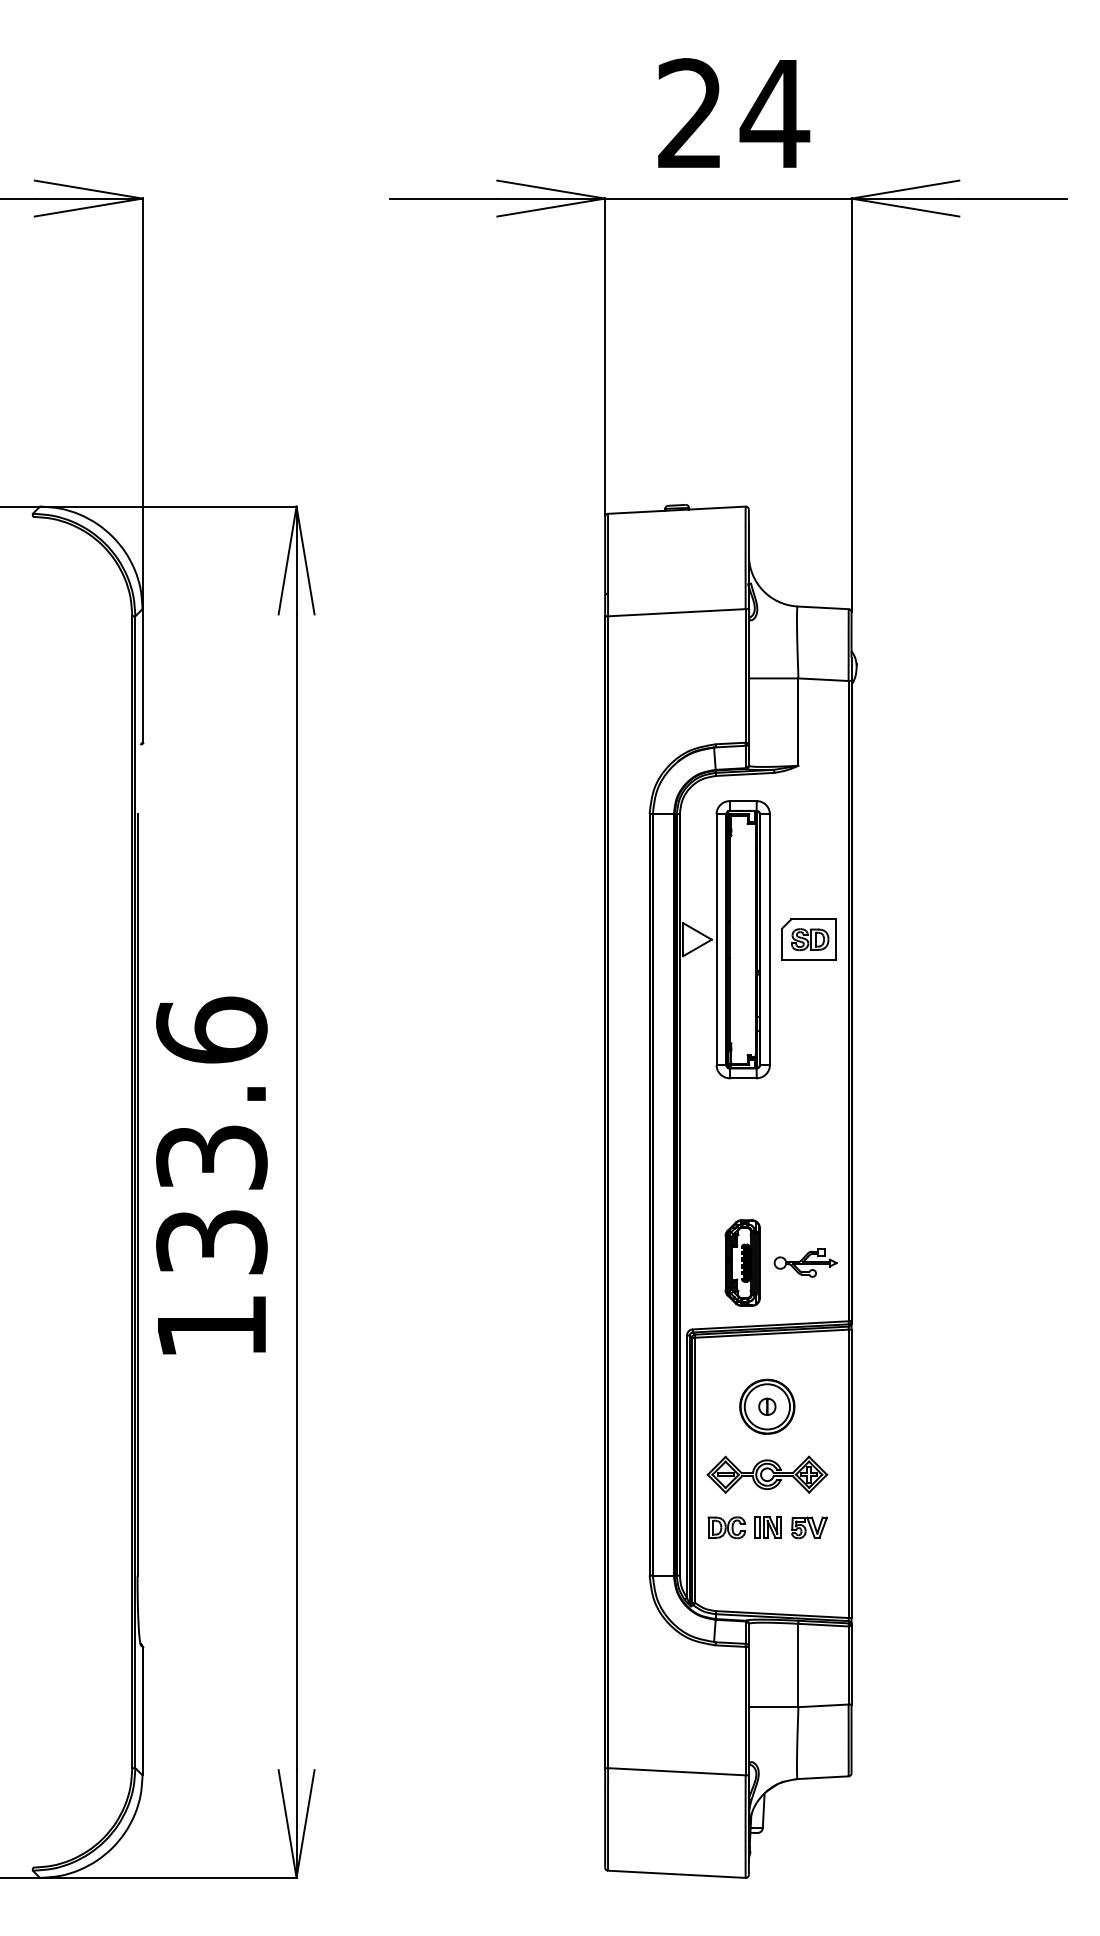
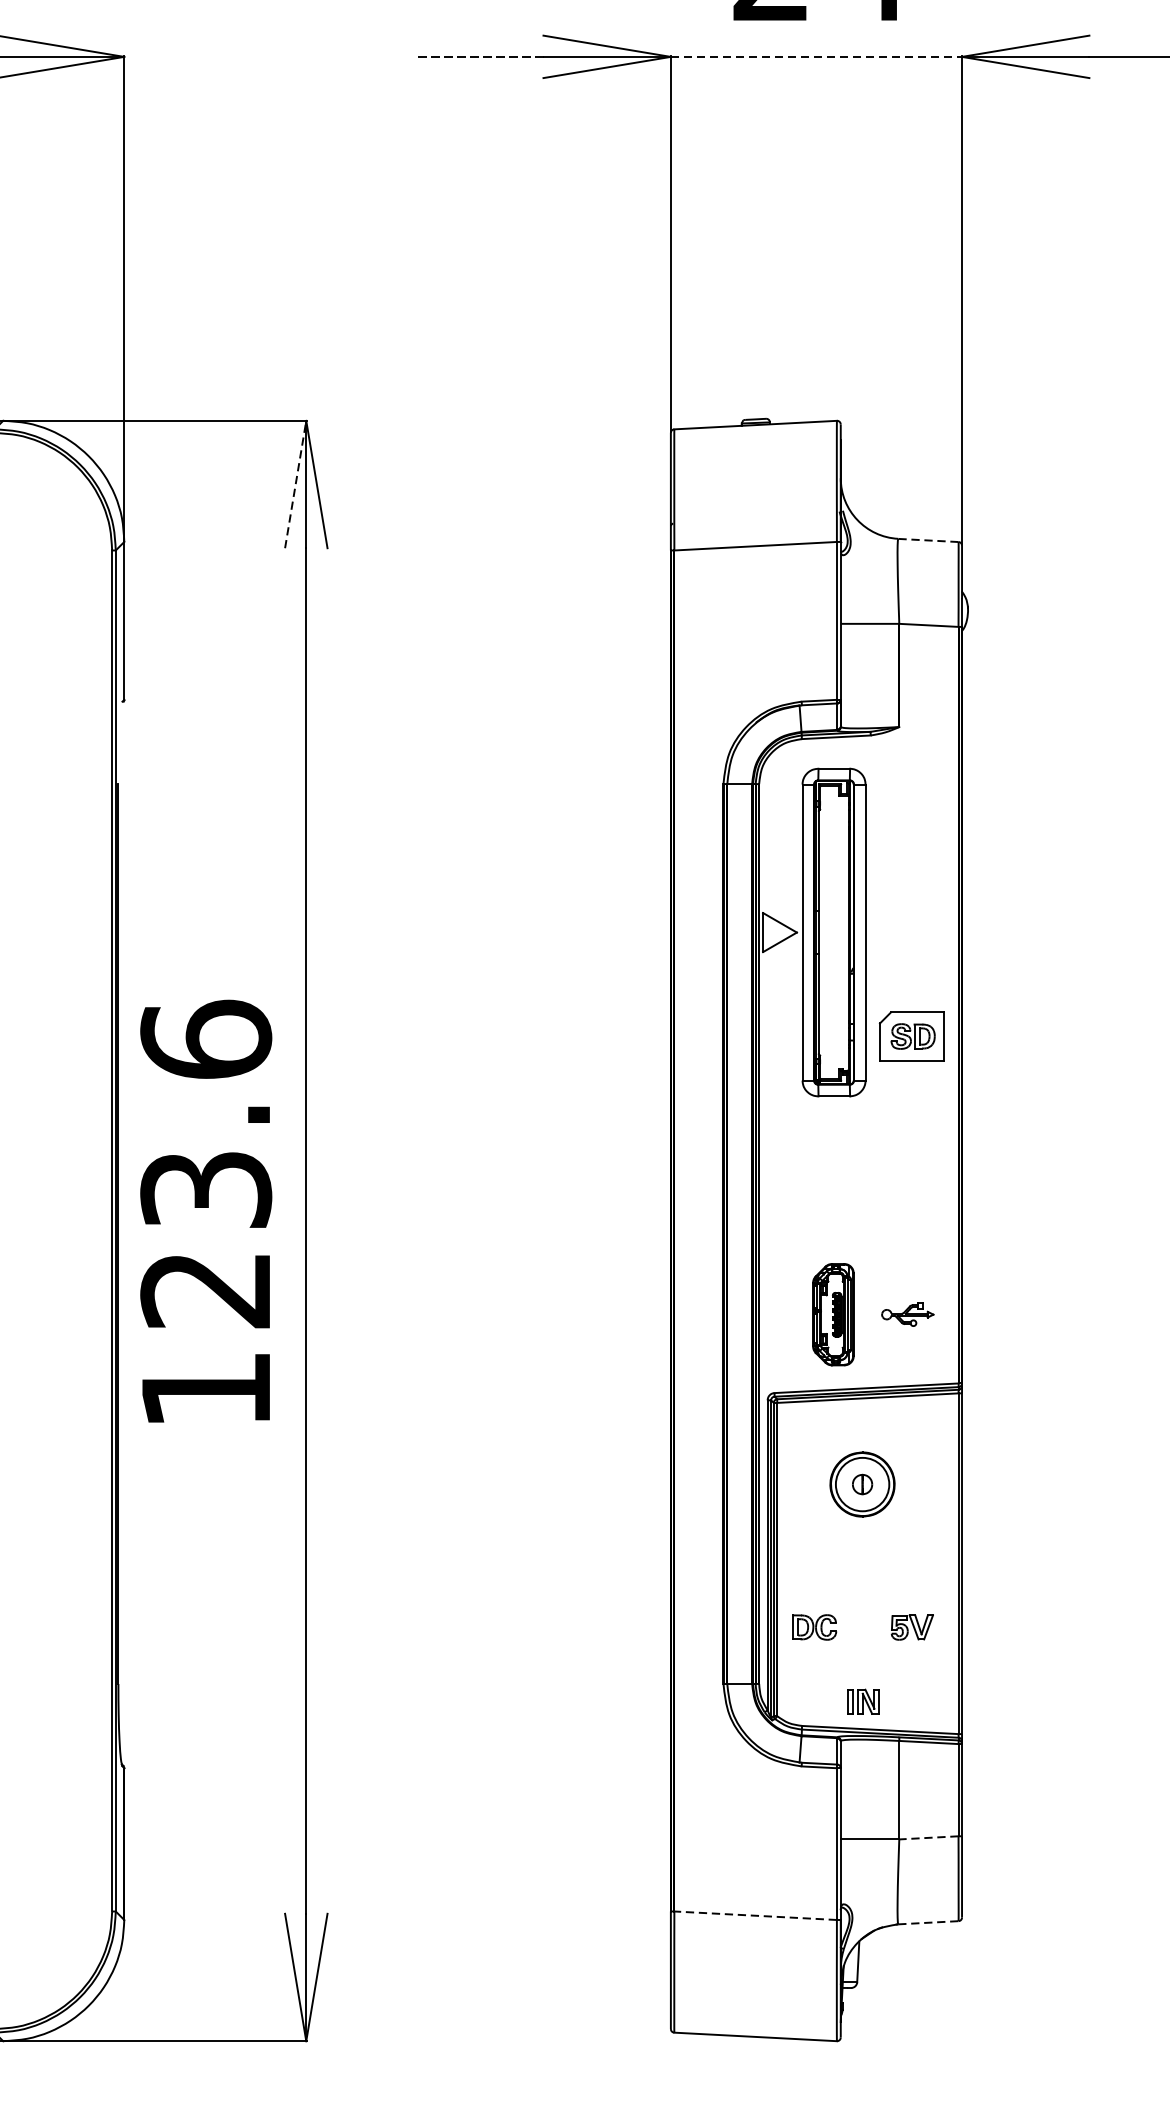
line: (443, 198) -> (479, 56), solid -> dashed
line: (728, 198) -> (816, 56), solid -> dashed
line: (287, 560) -> (295, 484), solid -> dashed
line: (823, 607) -> (928, 540), solid -> dashed
part: (808, 939) -> (911, 1036), moved
text: (211, 1242) -> (205, 1290), 133.6 -> 123.6
part: (805, 1262) -> (907, 1314), size x0.7
part: (767, 1474) -> (862, 1564), removed
part: (767, 1527) -> (862, 1701), moved
line: (823, 1705) -> (928, 1837), solid -> dashed
line: (676, 1771) -> (755, 1915), solid -> dashed
line: (823, 1777) -> (928, 1922), solid -> dashed

